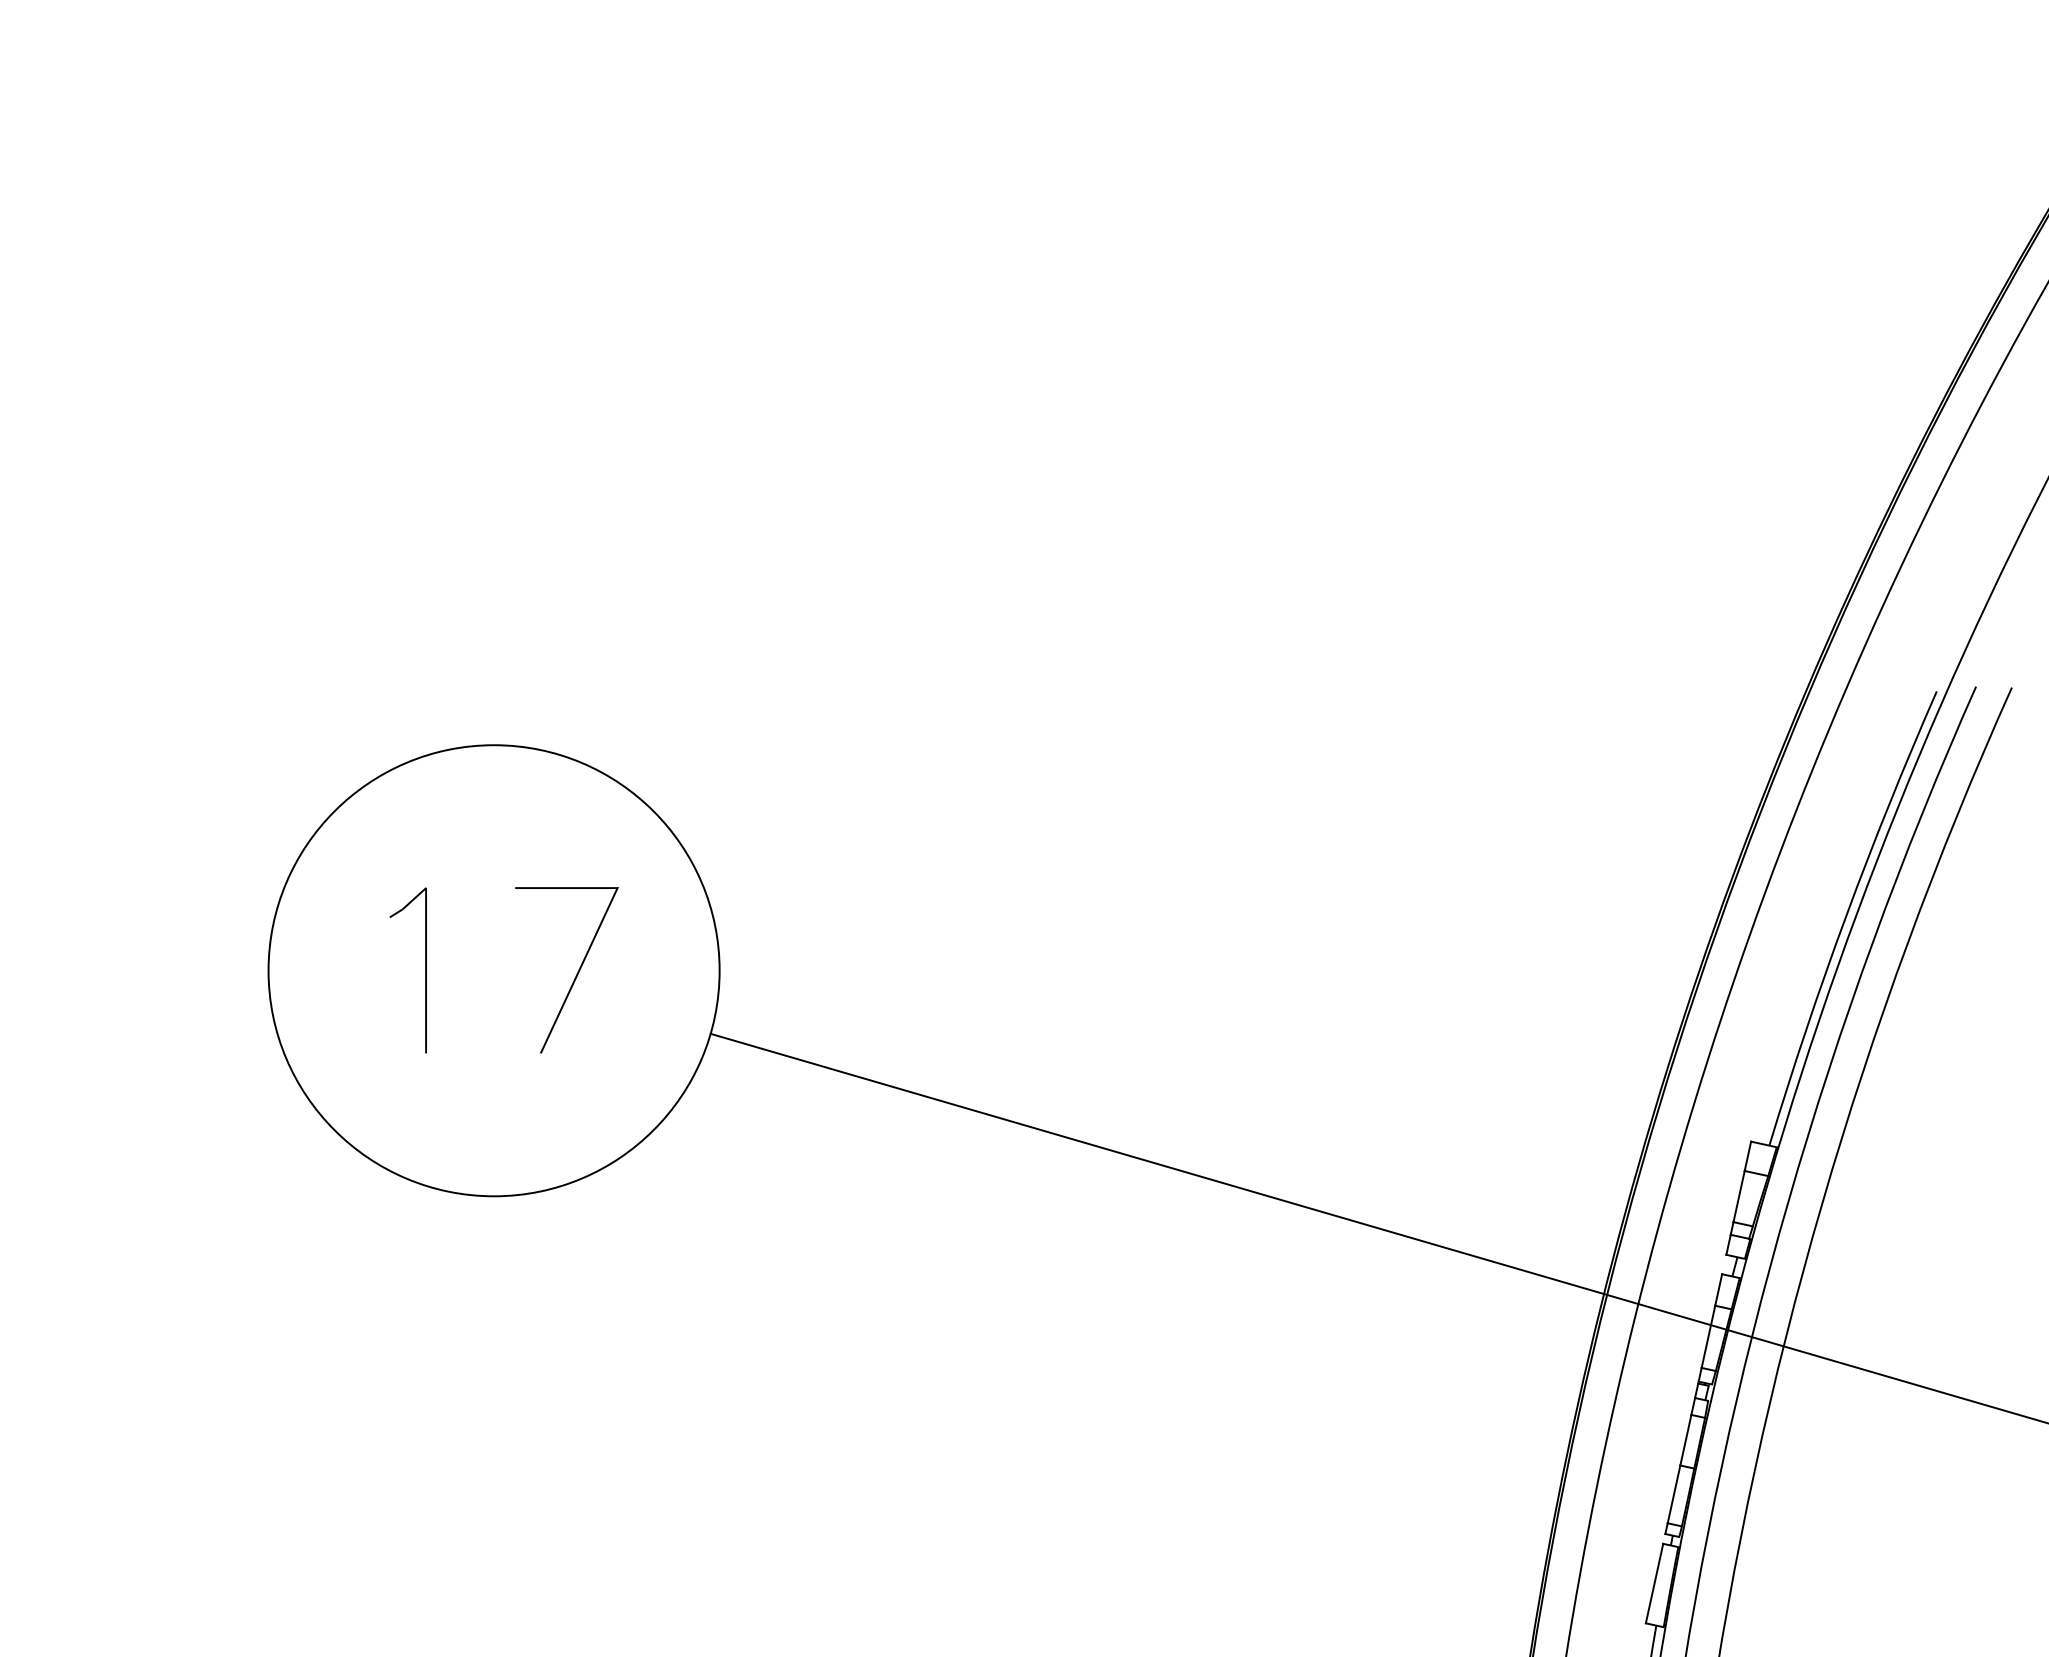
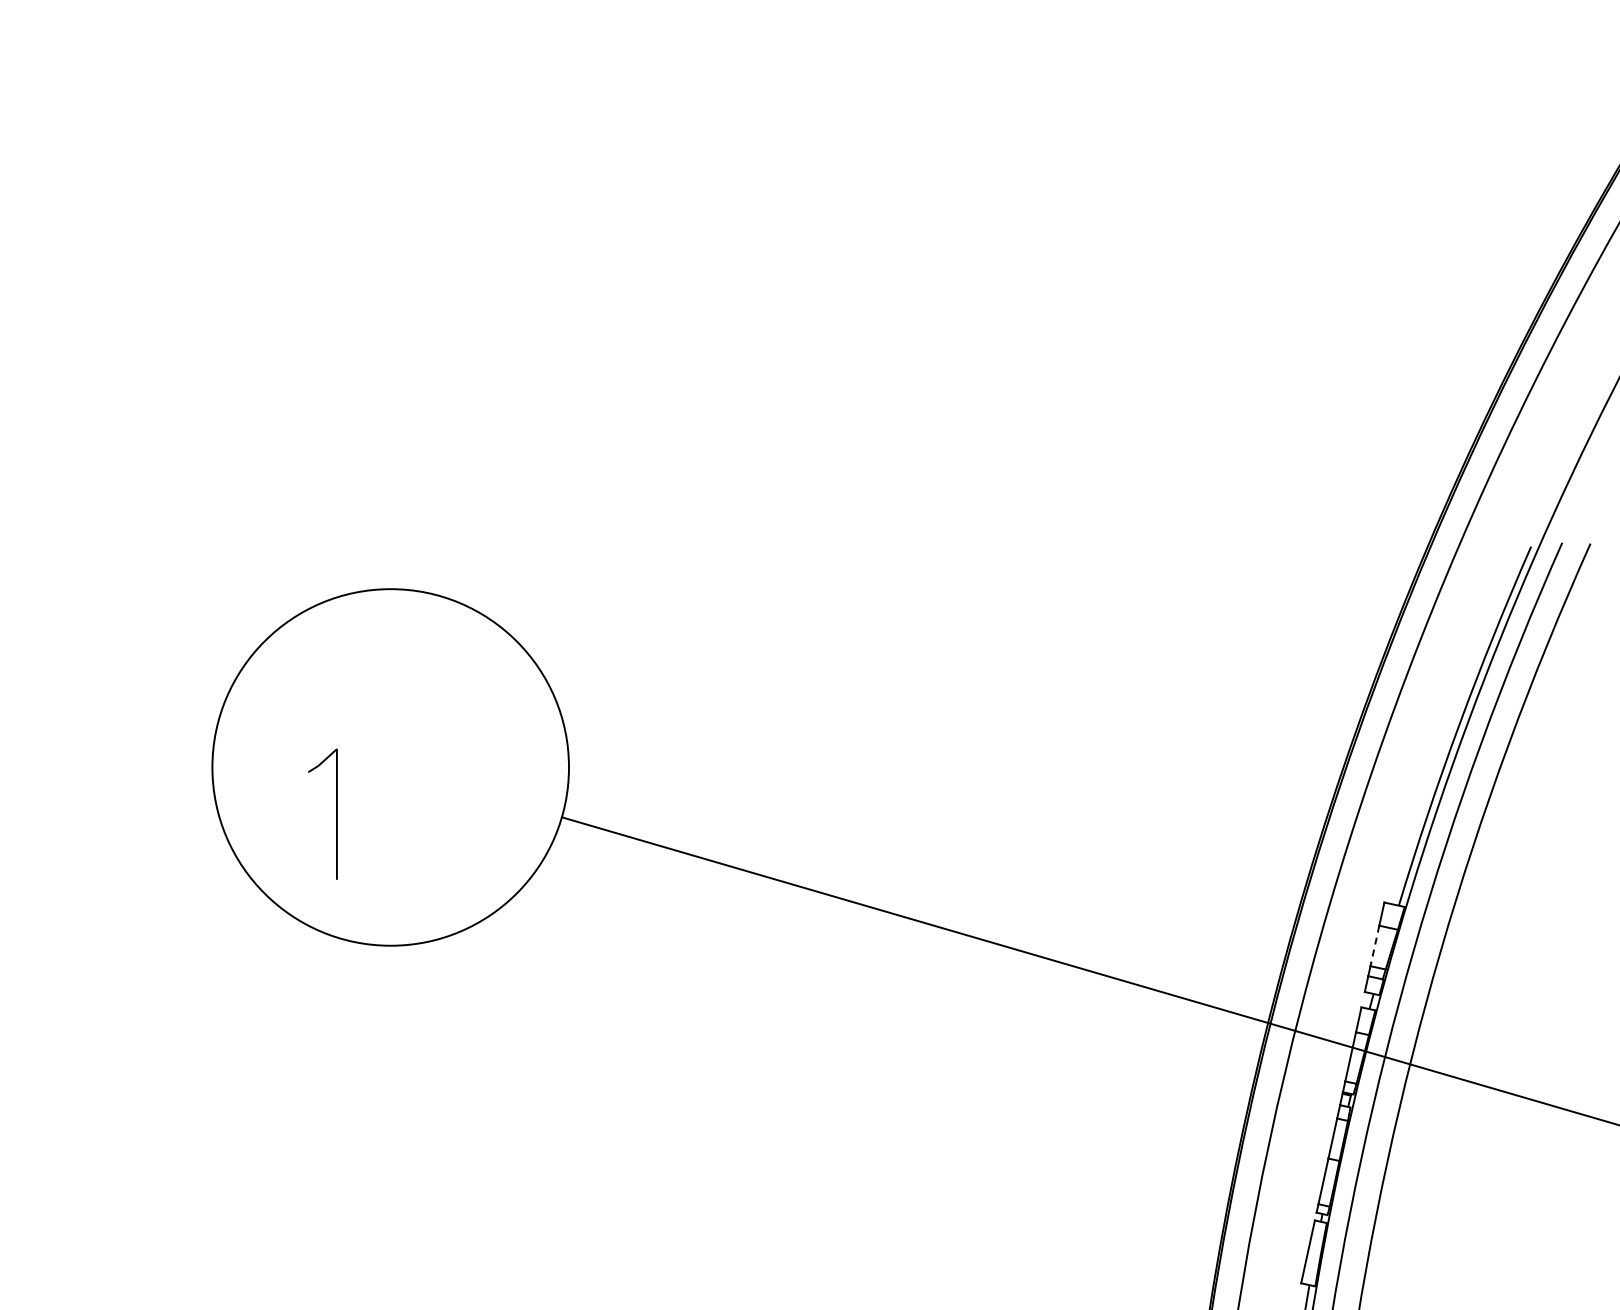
part: (425, 969) -> (336, 813), moved
line: (577, 970) -> (456, 767), removed
line: (1738, 1195) -> (1374, 945), solid -> dashed

